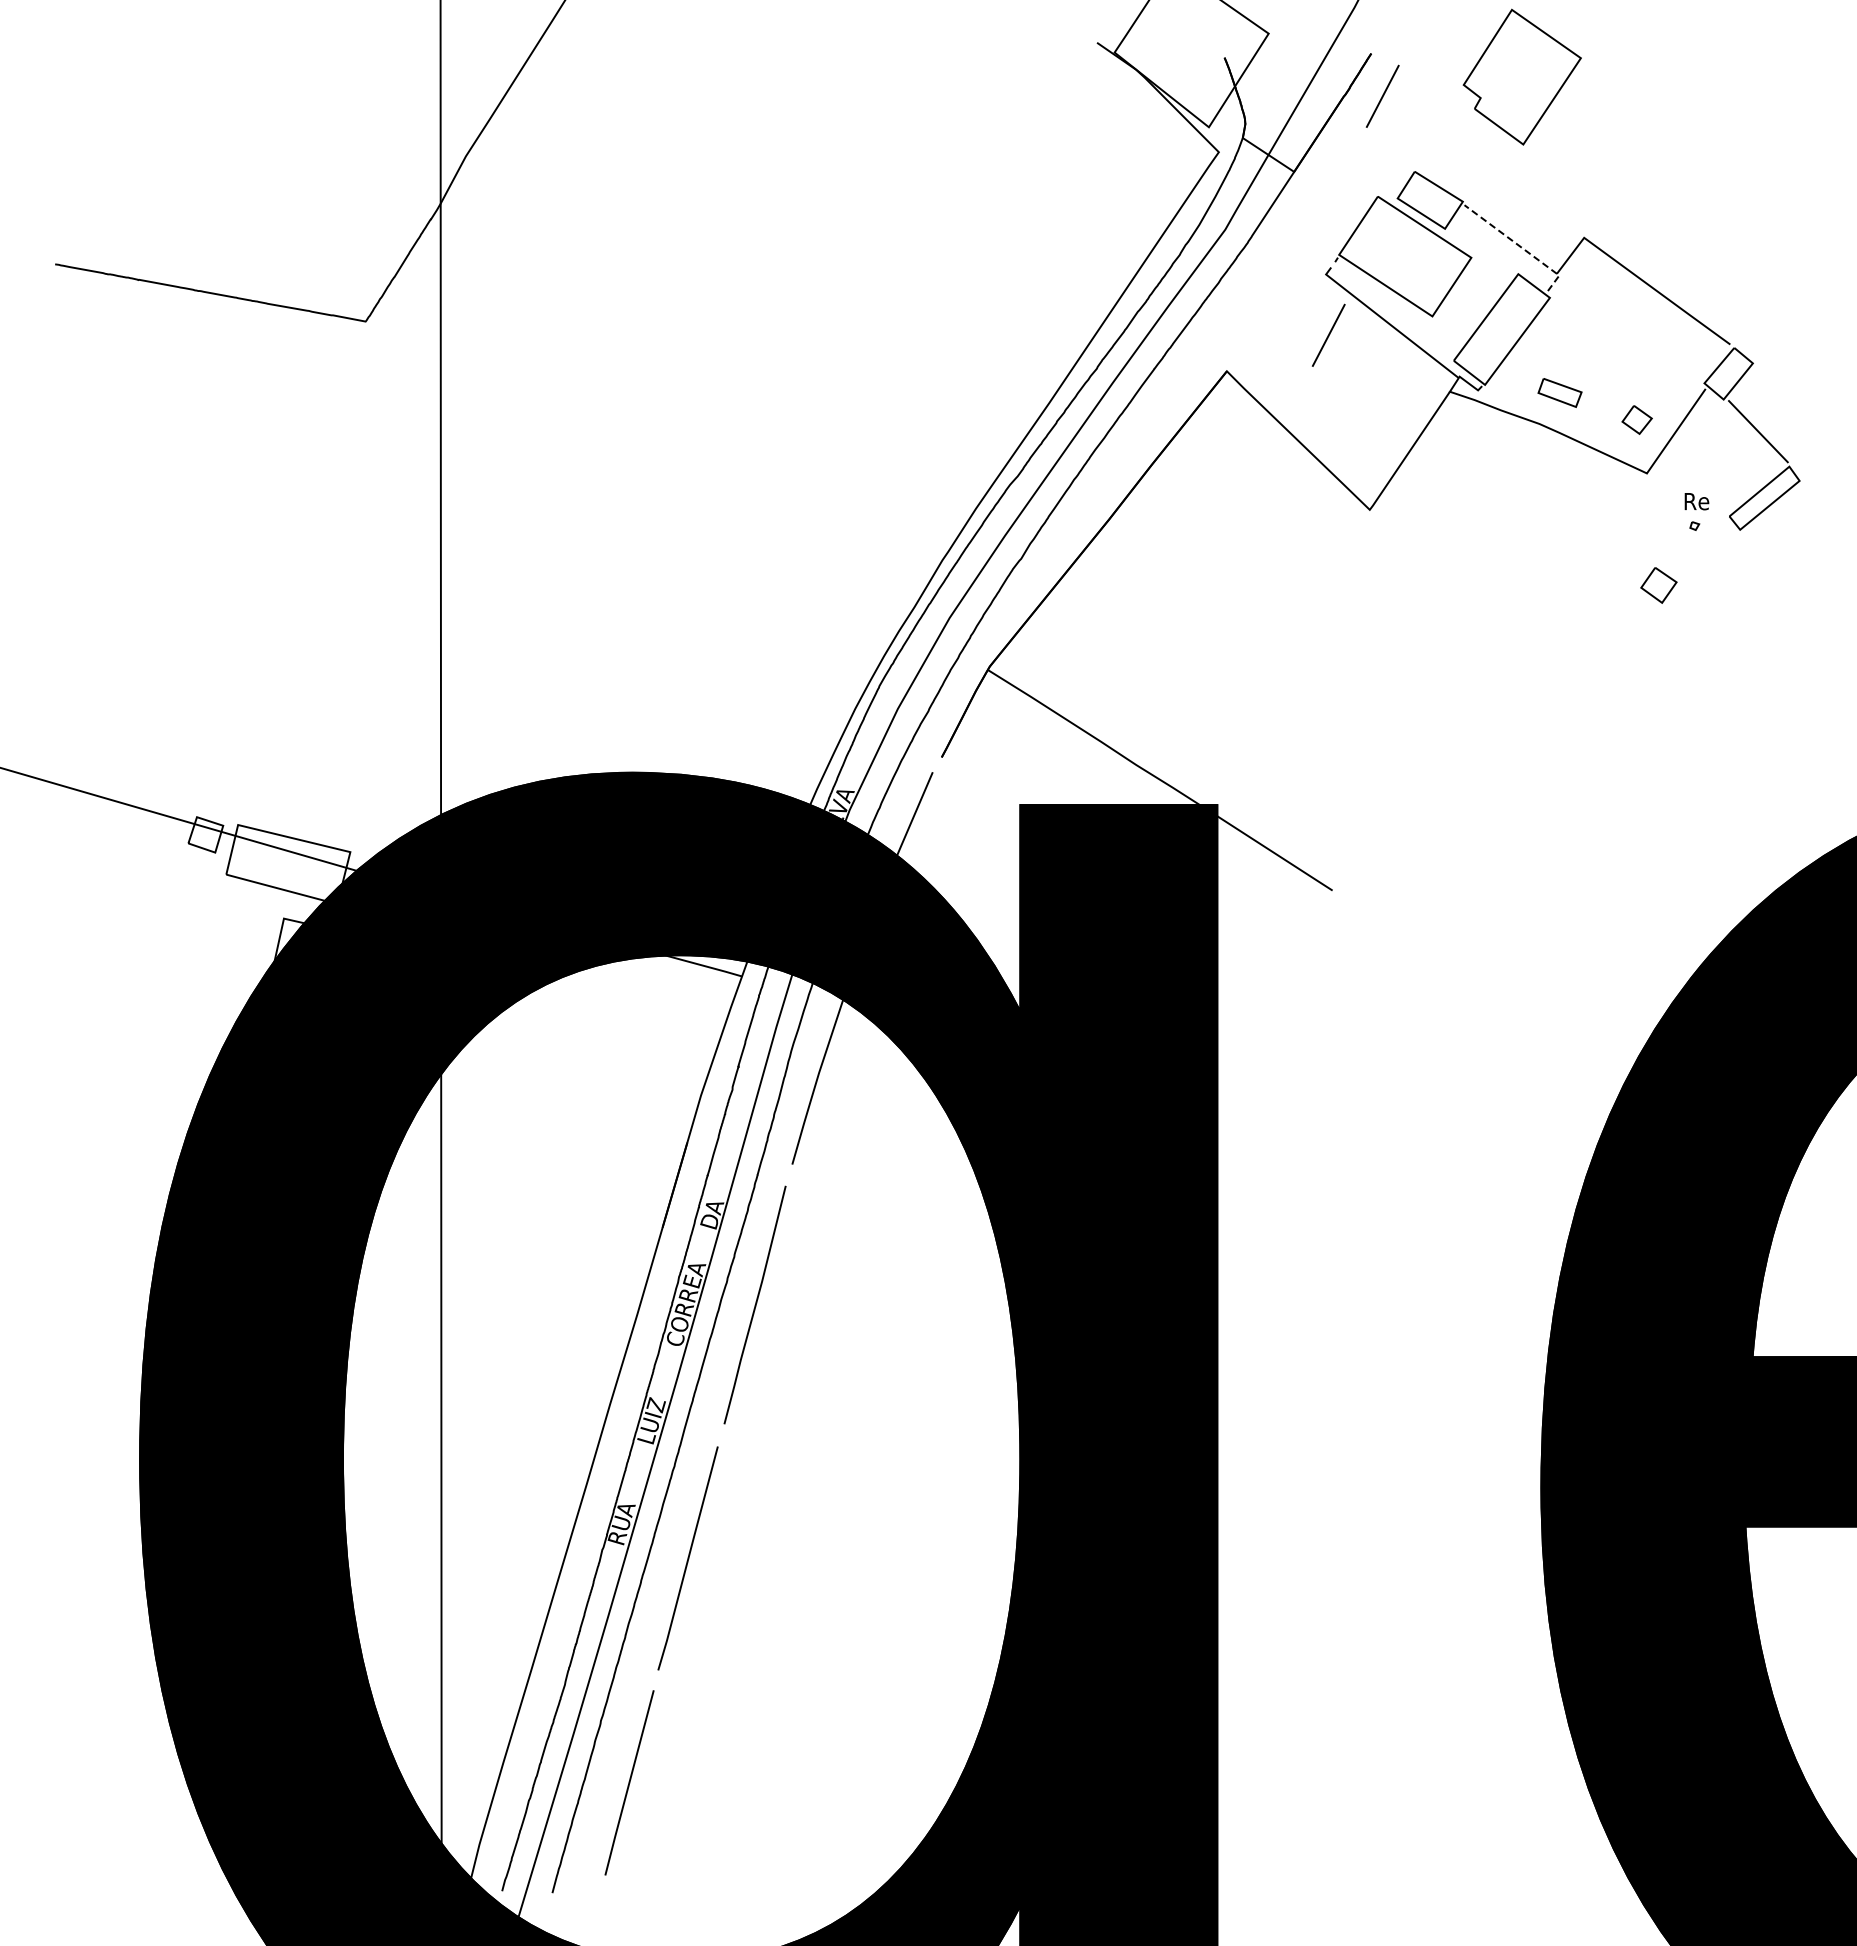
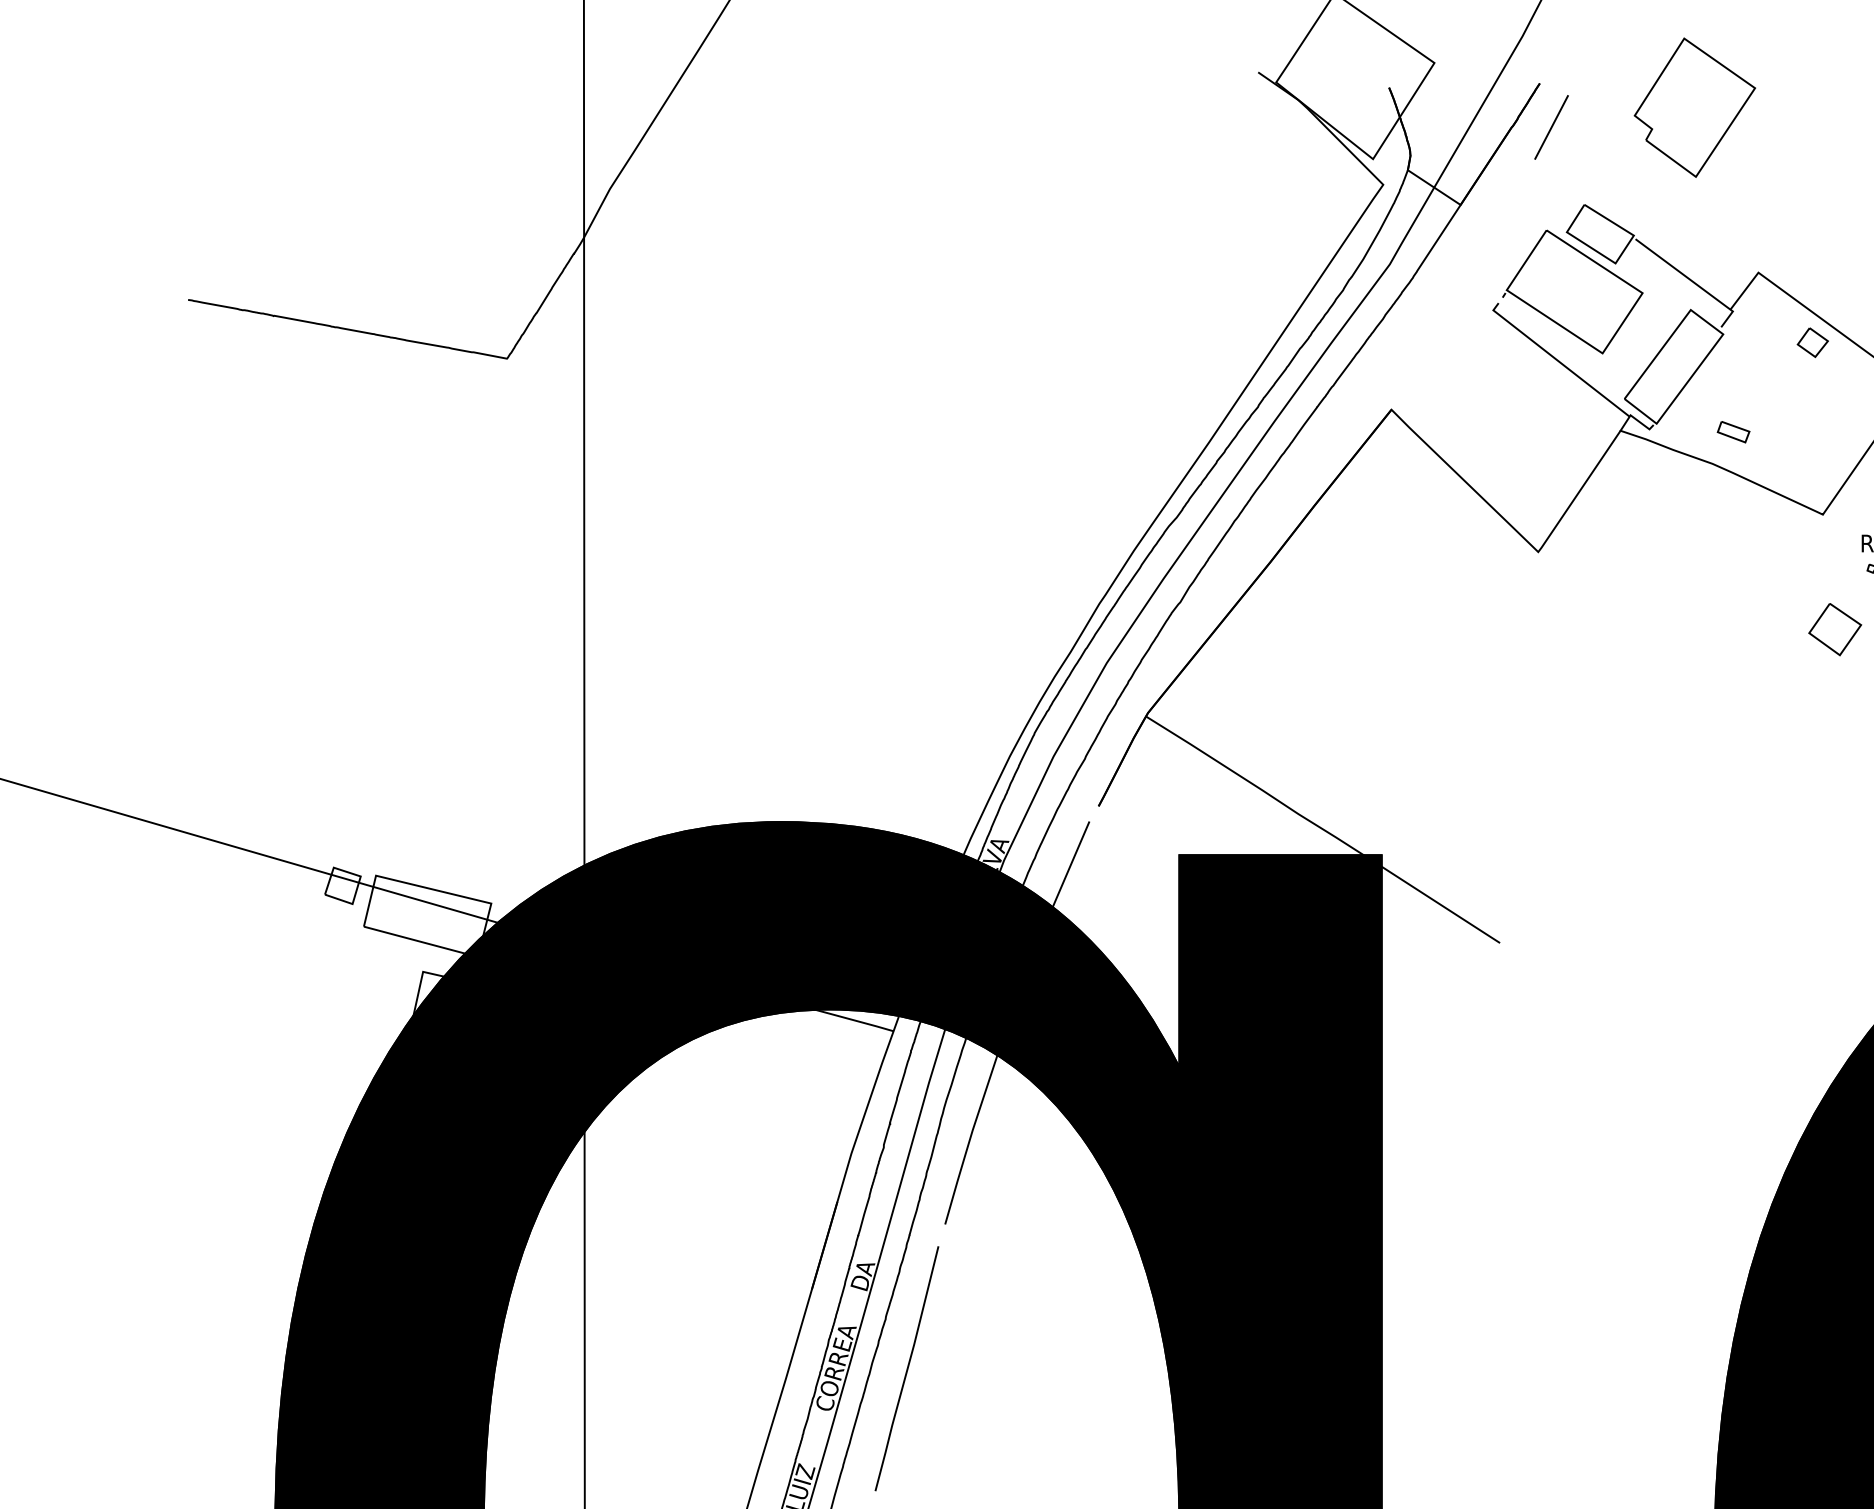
line: (1520, 246) -> (1693, 281), dashed -> solid
line: (1328, 334) -> (1495, 371), removed
part: (1559, 393) -> (1733, 432), size x0.71
part: (1636, 419) -> (1812, 342), moved
part: (1658, 585) -> (1834, 629), size x1.43

